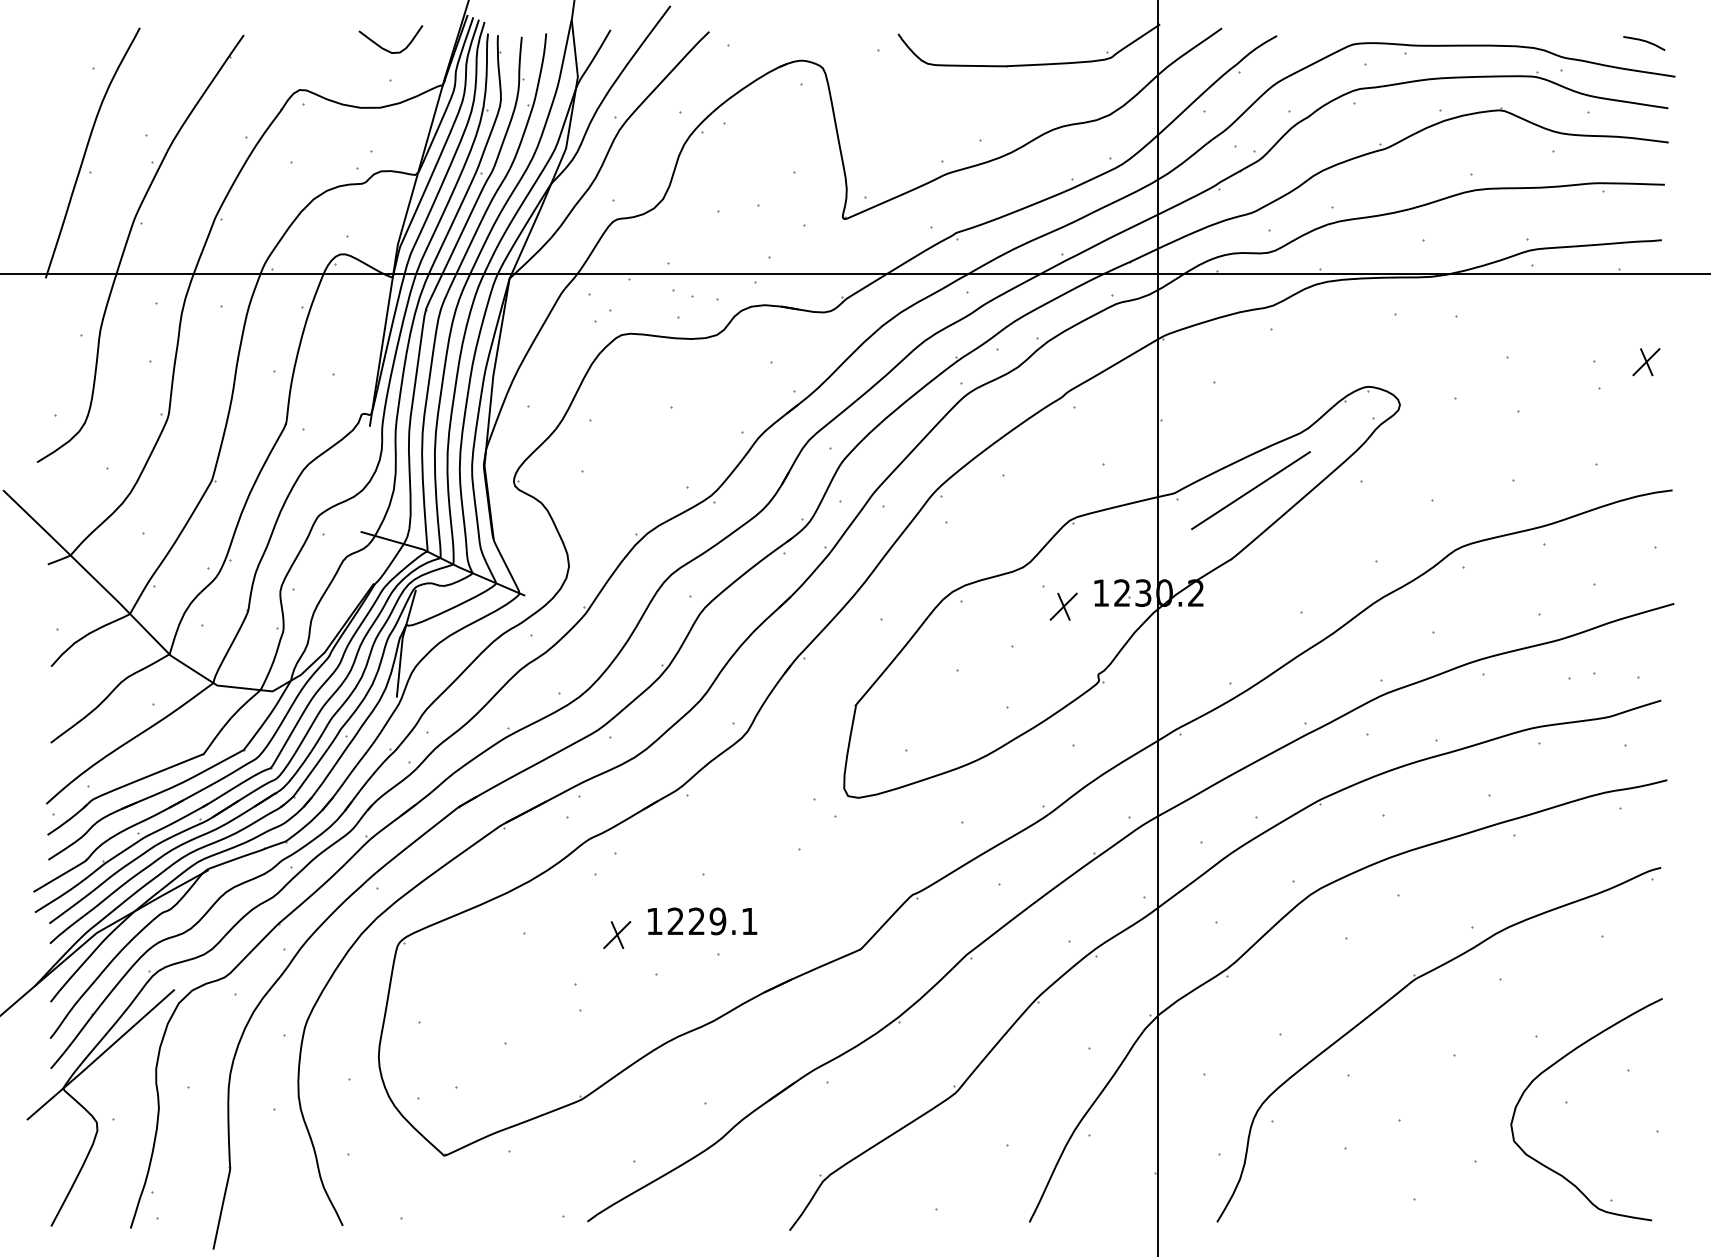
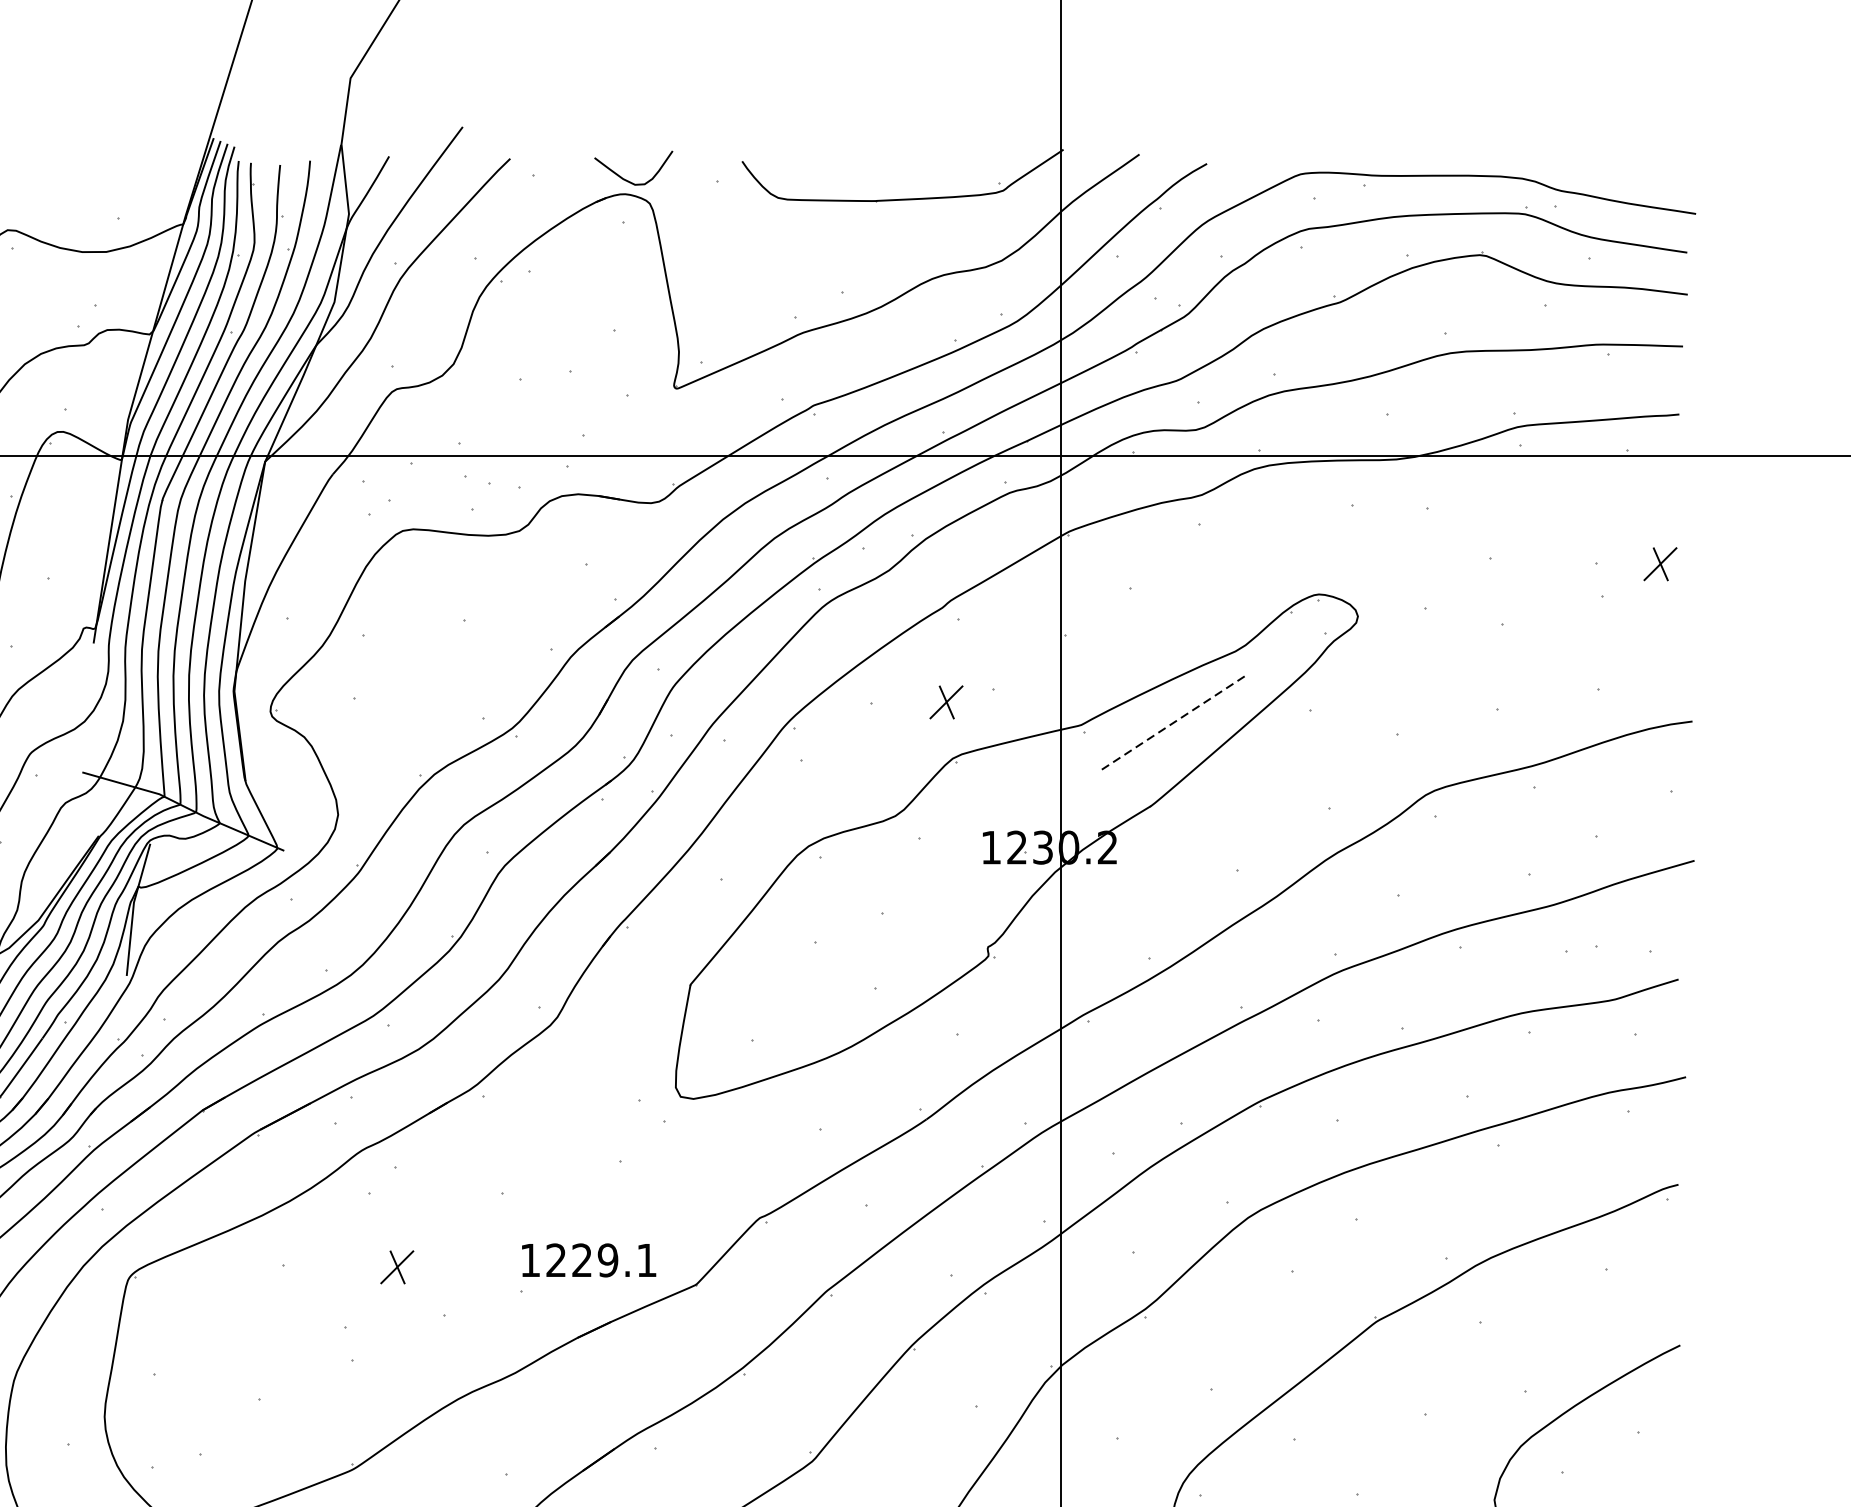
curve: (1645, 42) -> (1659, 171), removed
curve: (385, 48) -> (627, 179), moved
line: (1251, 490) -> (1175, 721), solid -> dashed
part: (1063, 606) -> (946, 702), moved
text: (702, 921) -> (589, 1260), moved

